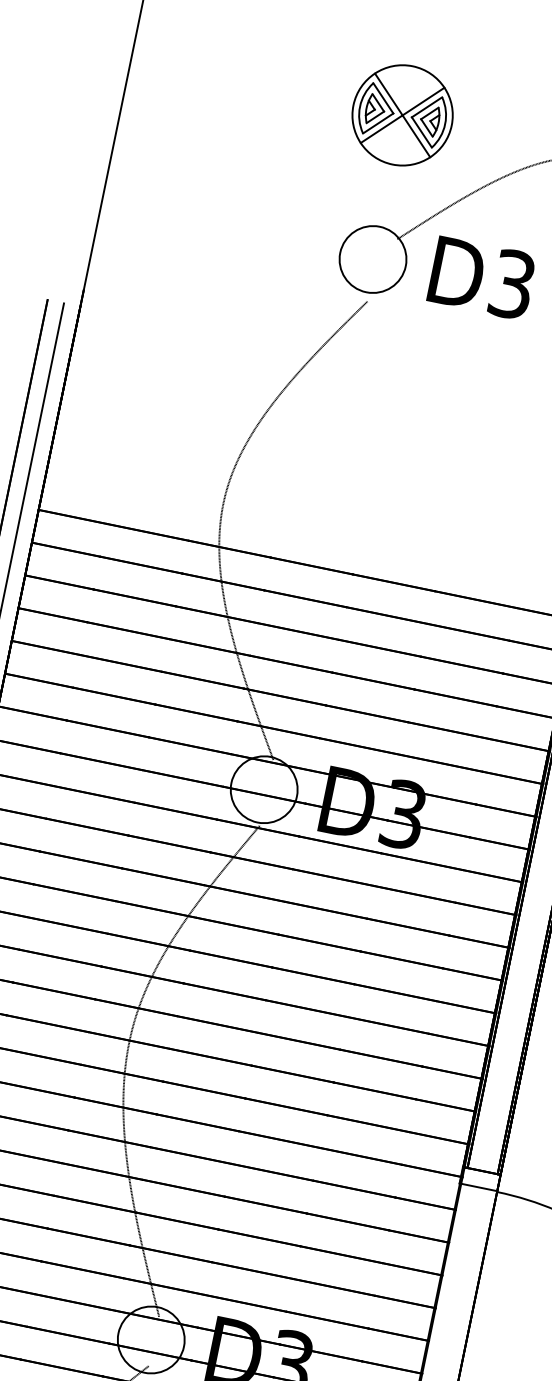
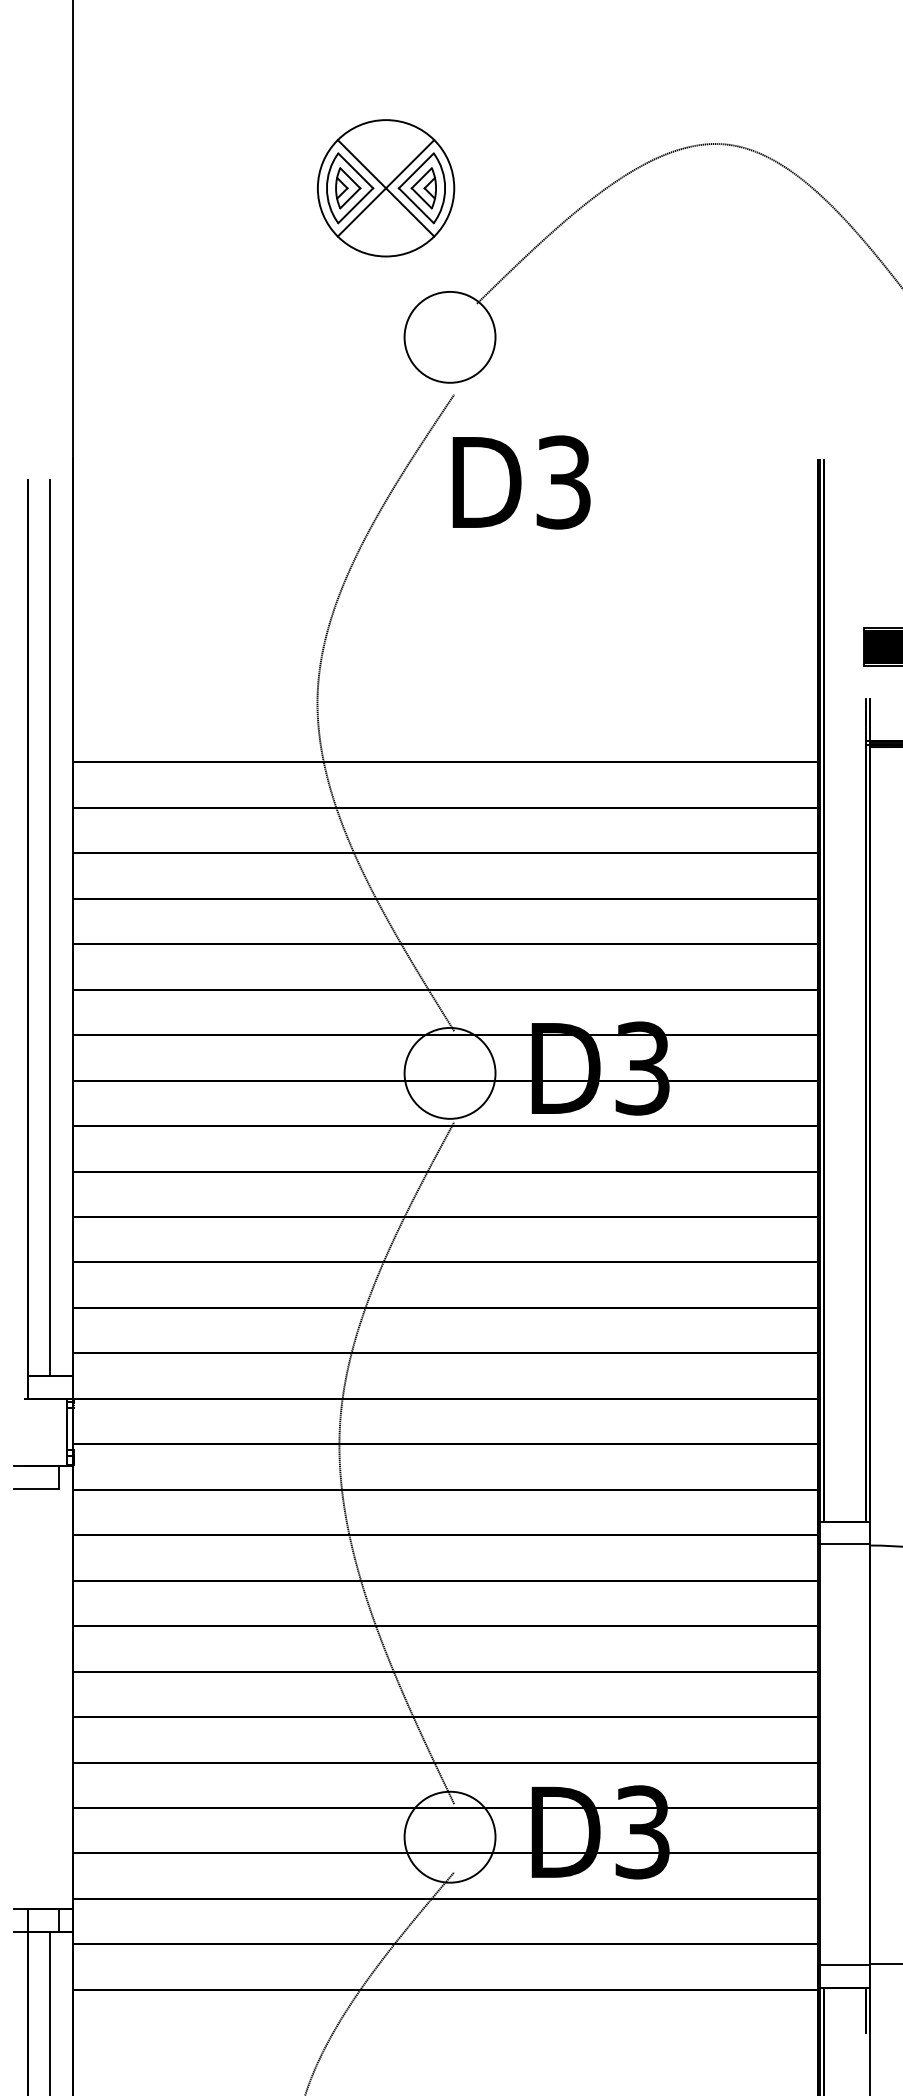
part: (402, 115) -> (386, 188), moved
text: (482, 278) -> (521, 482), moved

